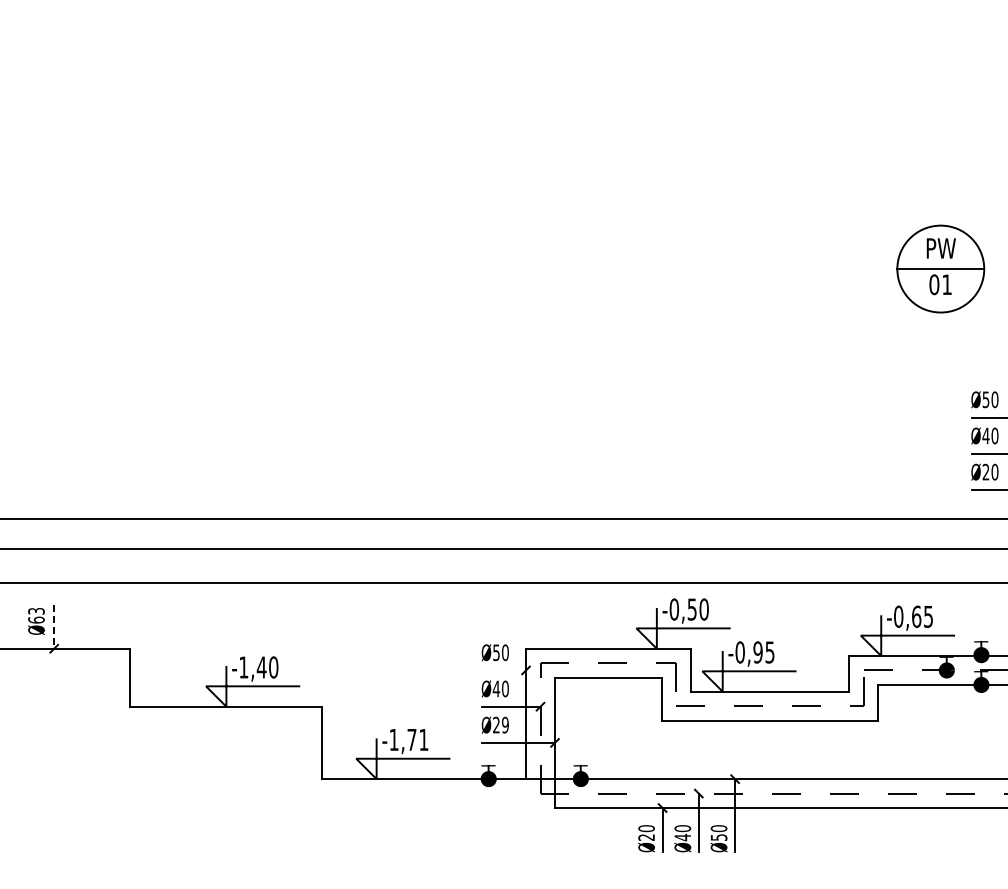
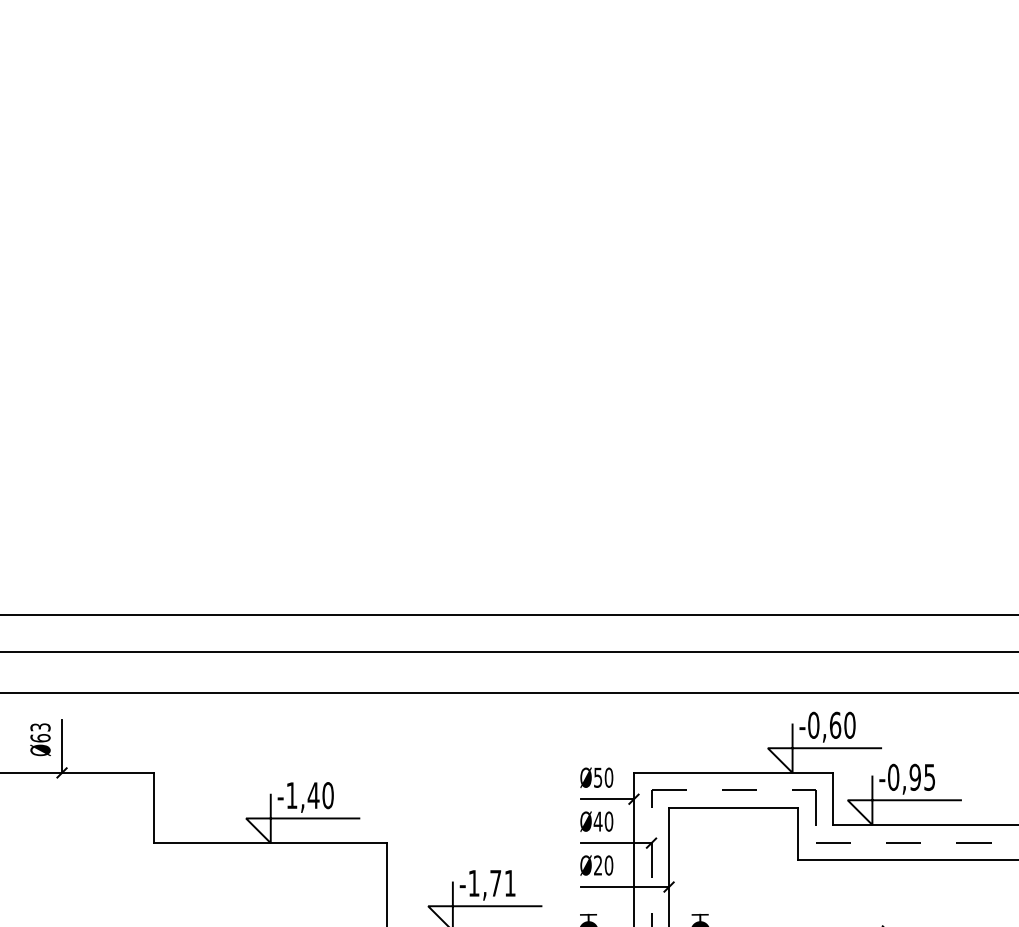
text: (691, 609) -> (834, 725), -0,50 -> -0,60
line: (54, 627) -> (62, 747), dashed -> solid
line: (504, 670) -> (607, 799), added
text: (504, 725) -> (607, 865), Ø29 -> Ø20

